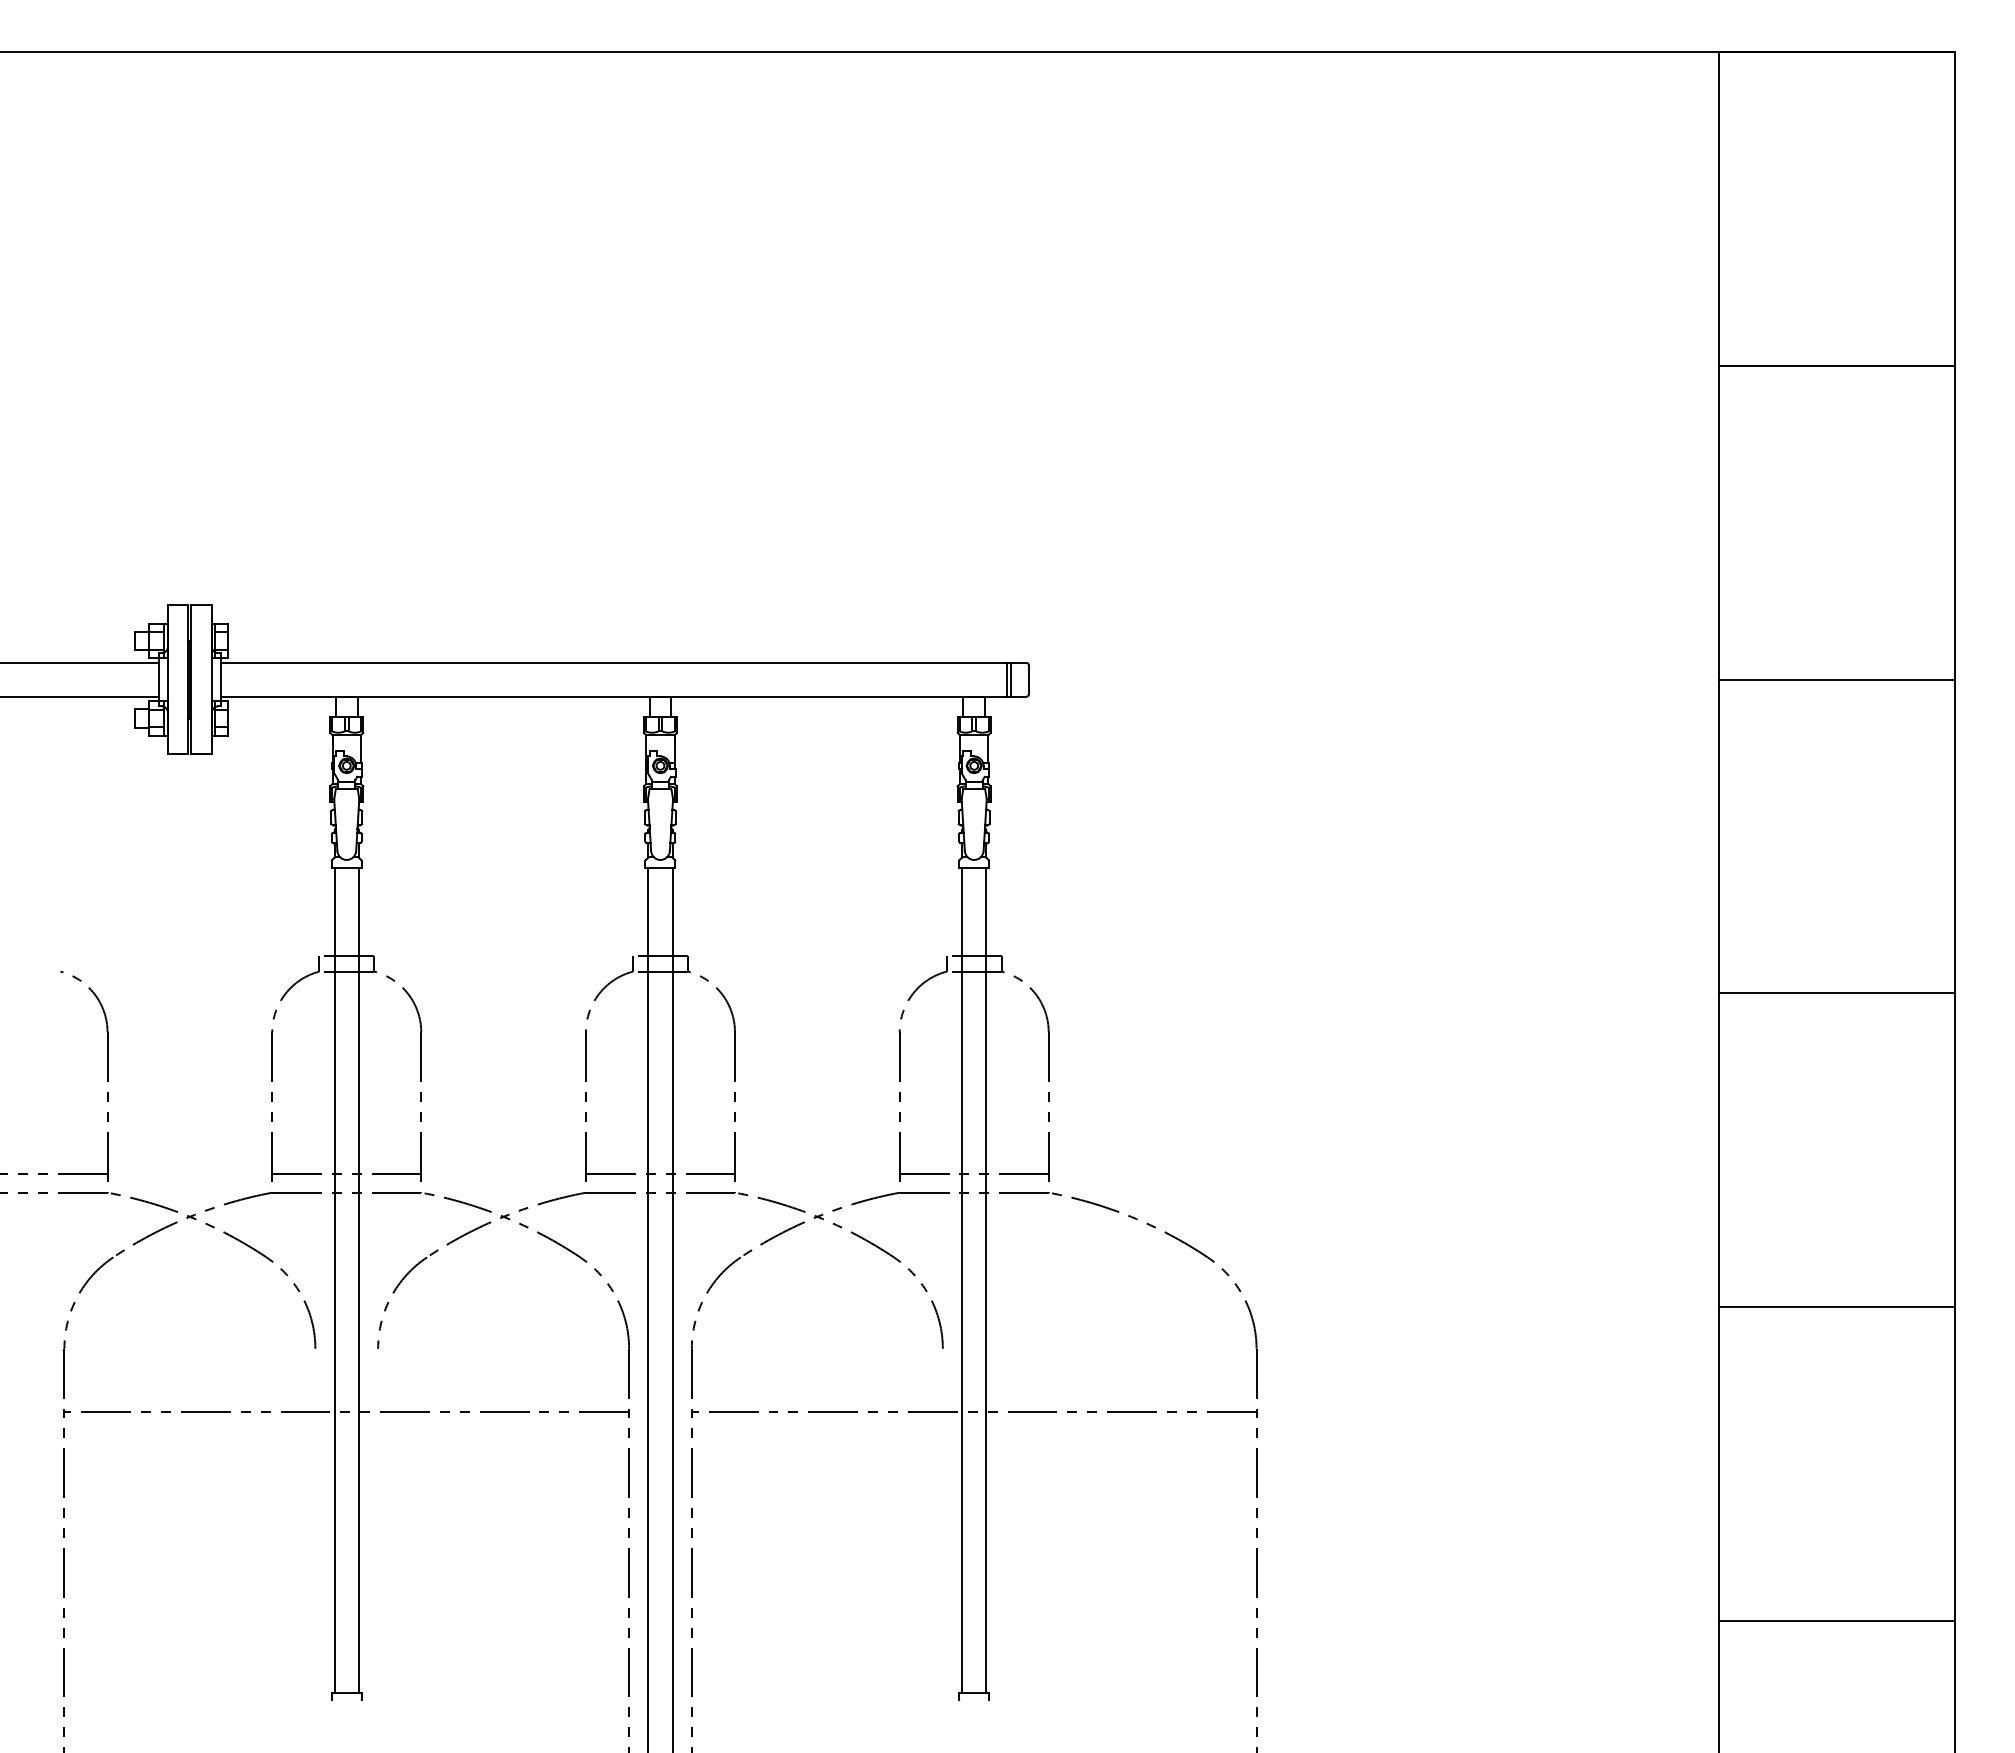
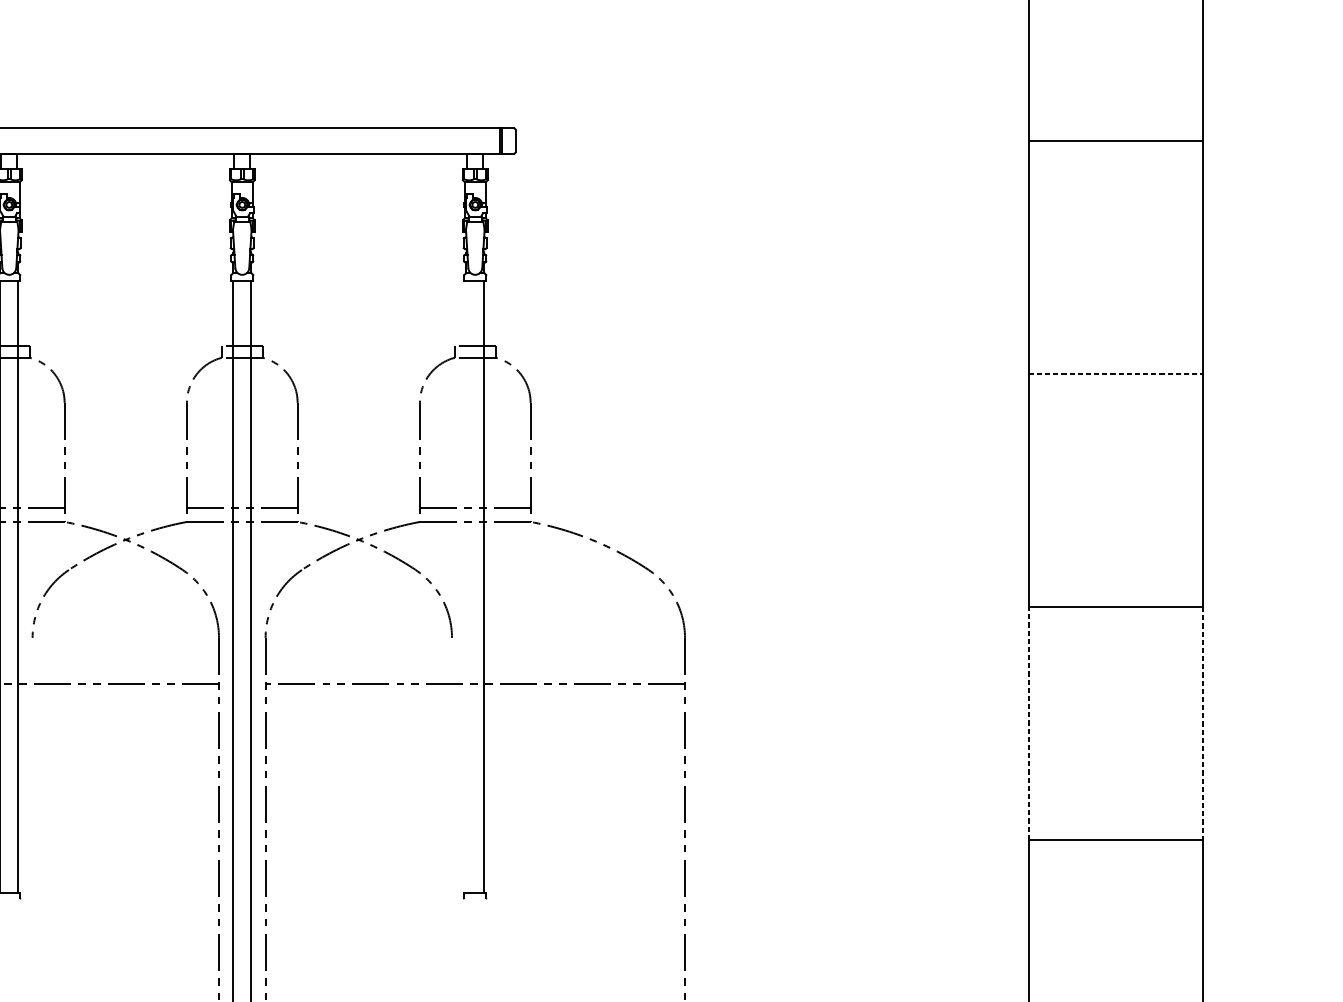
line: (1836, 993) -> (1115, 374), solid -> dashed
line: (961, 1279) -> (465, 586), removed
line: (1719, 1464) -> (1028, 723), solid -> dashed
line: (1954, 1464) -> (1203, 723), solid -> dashed

